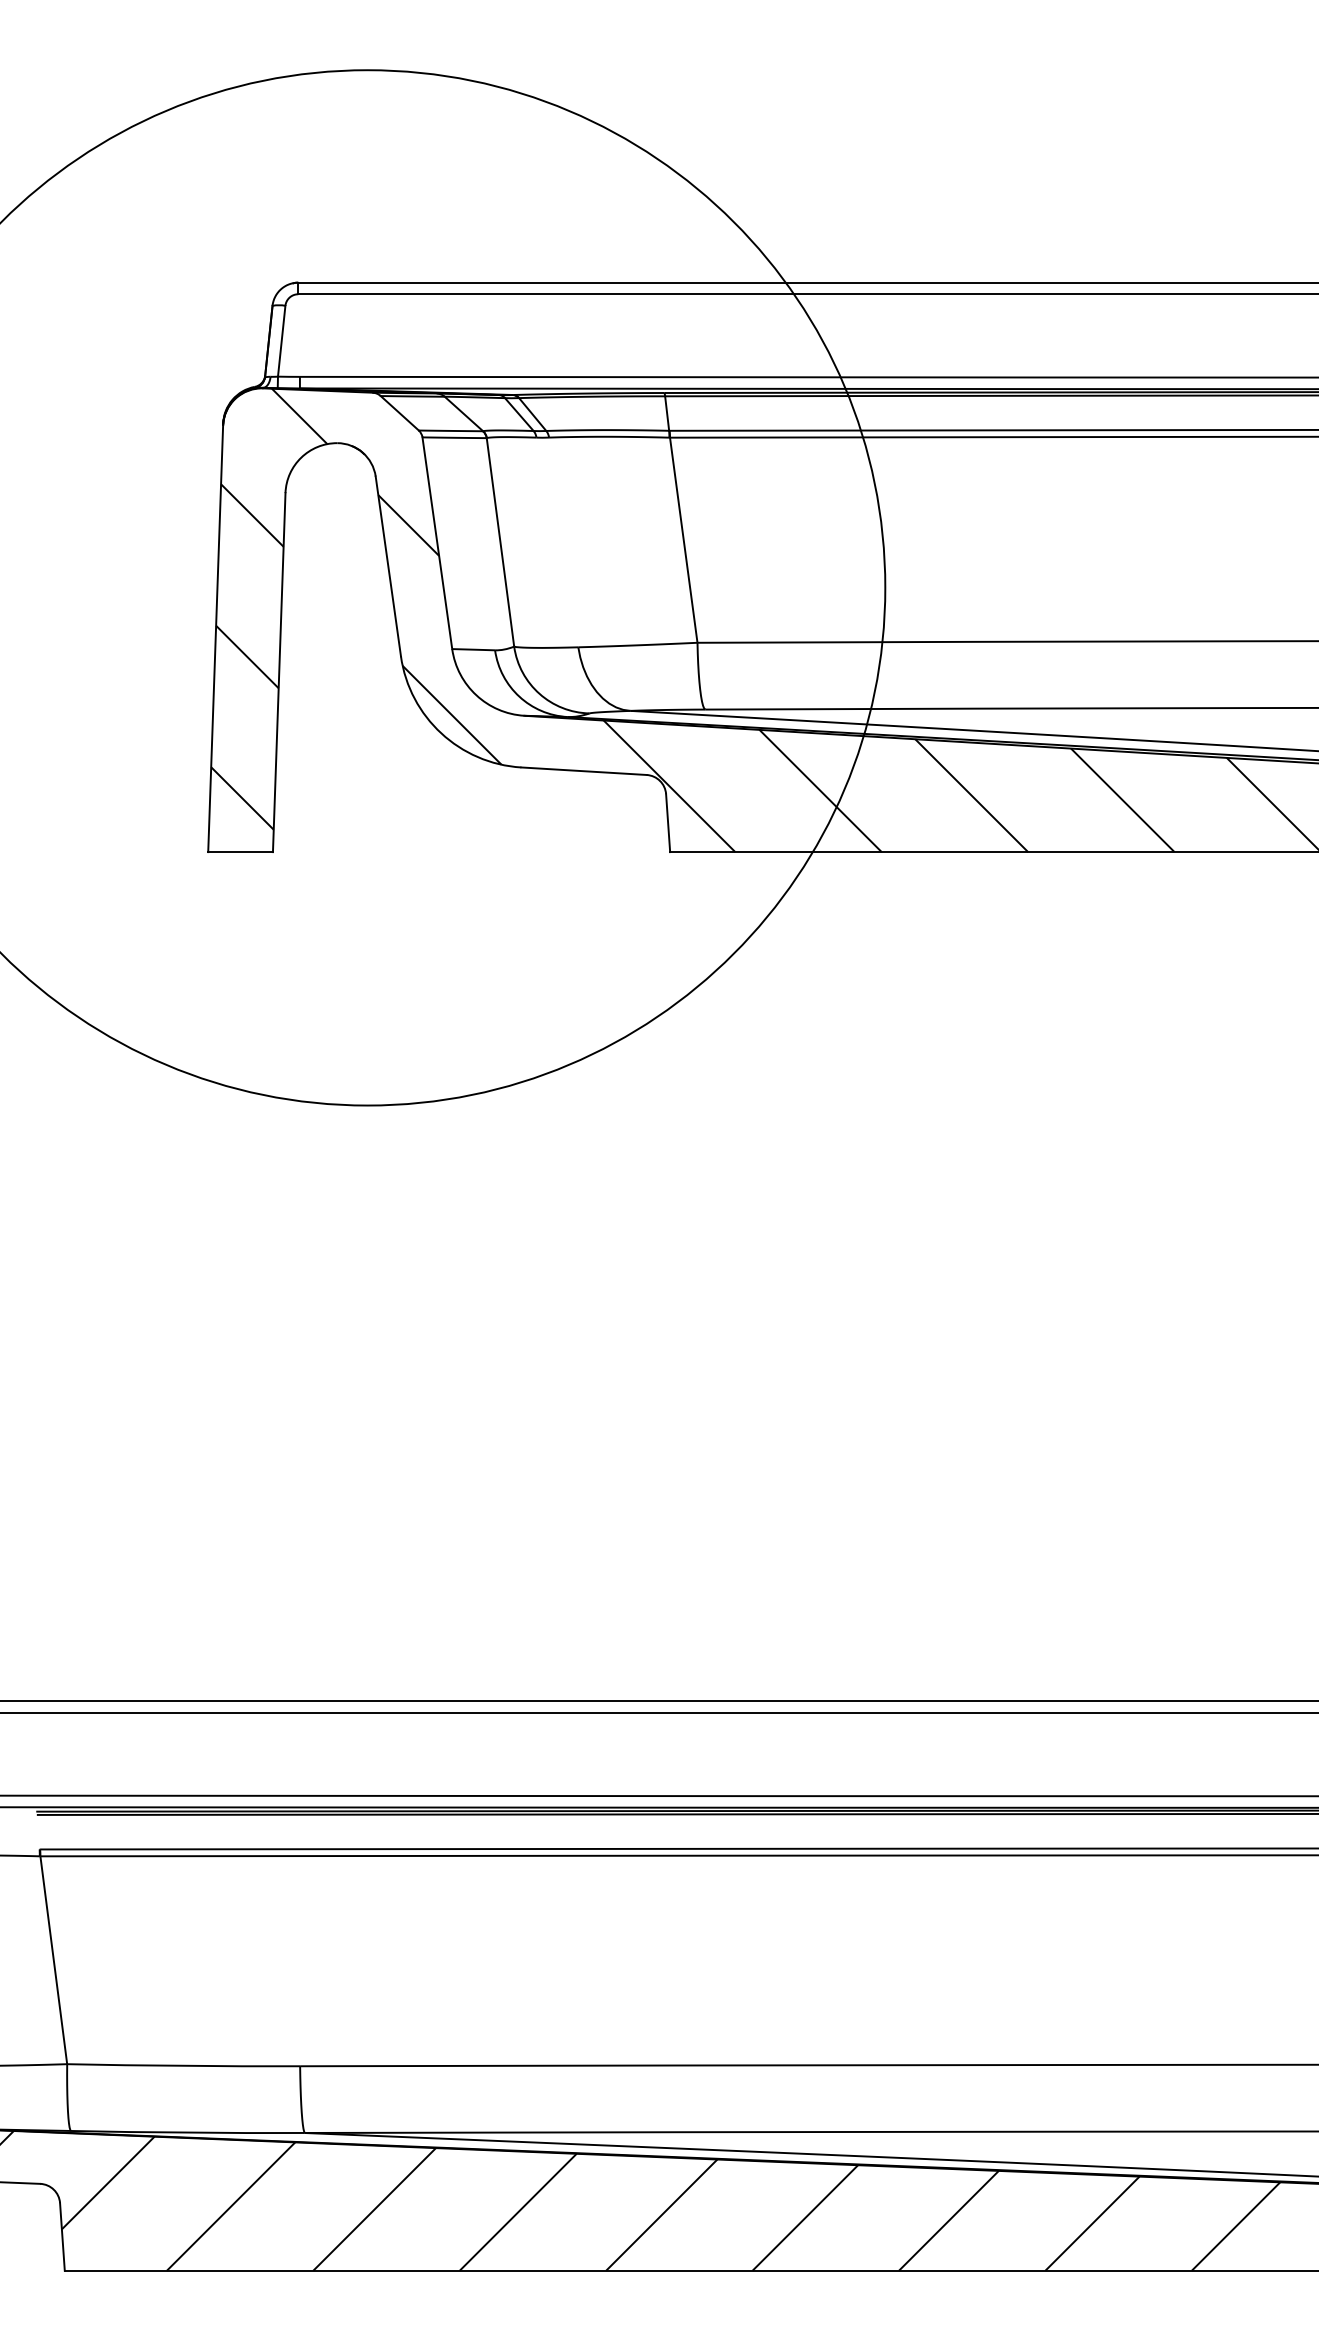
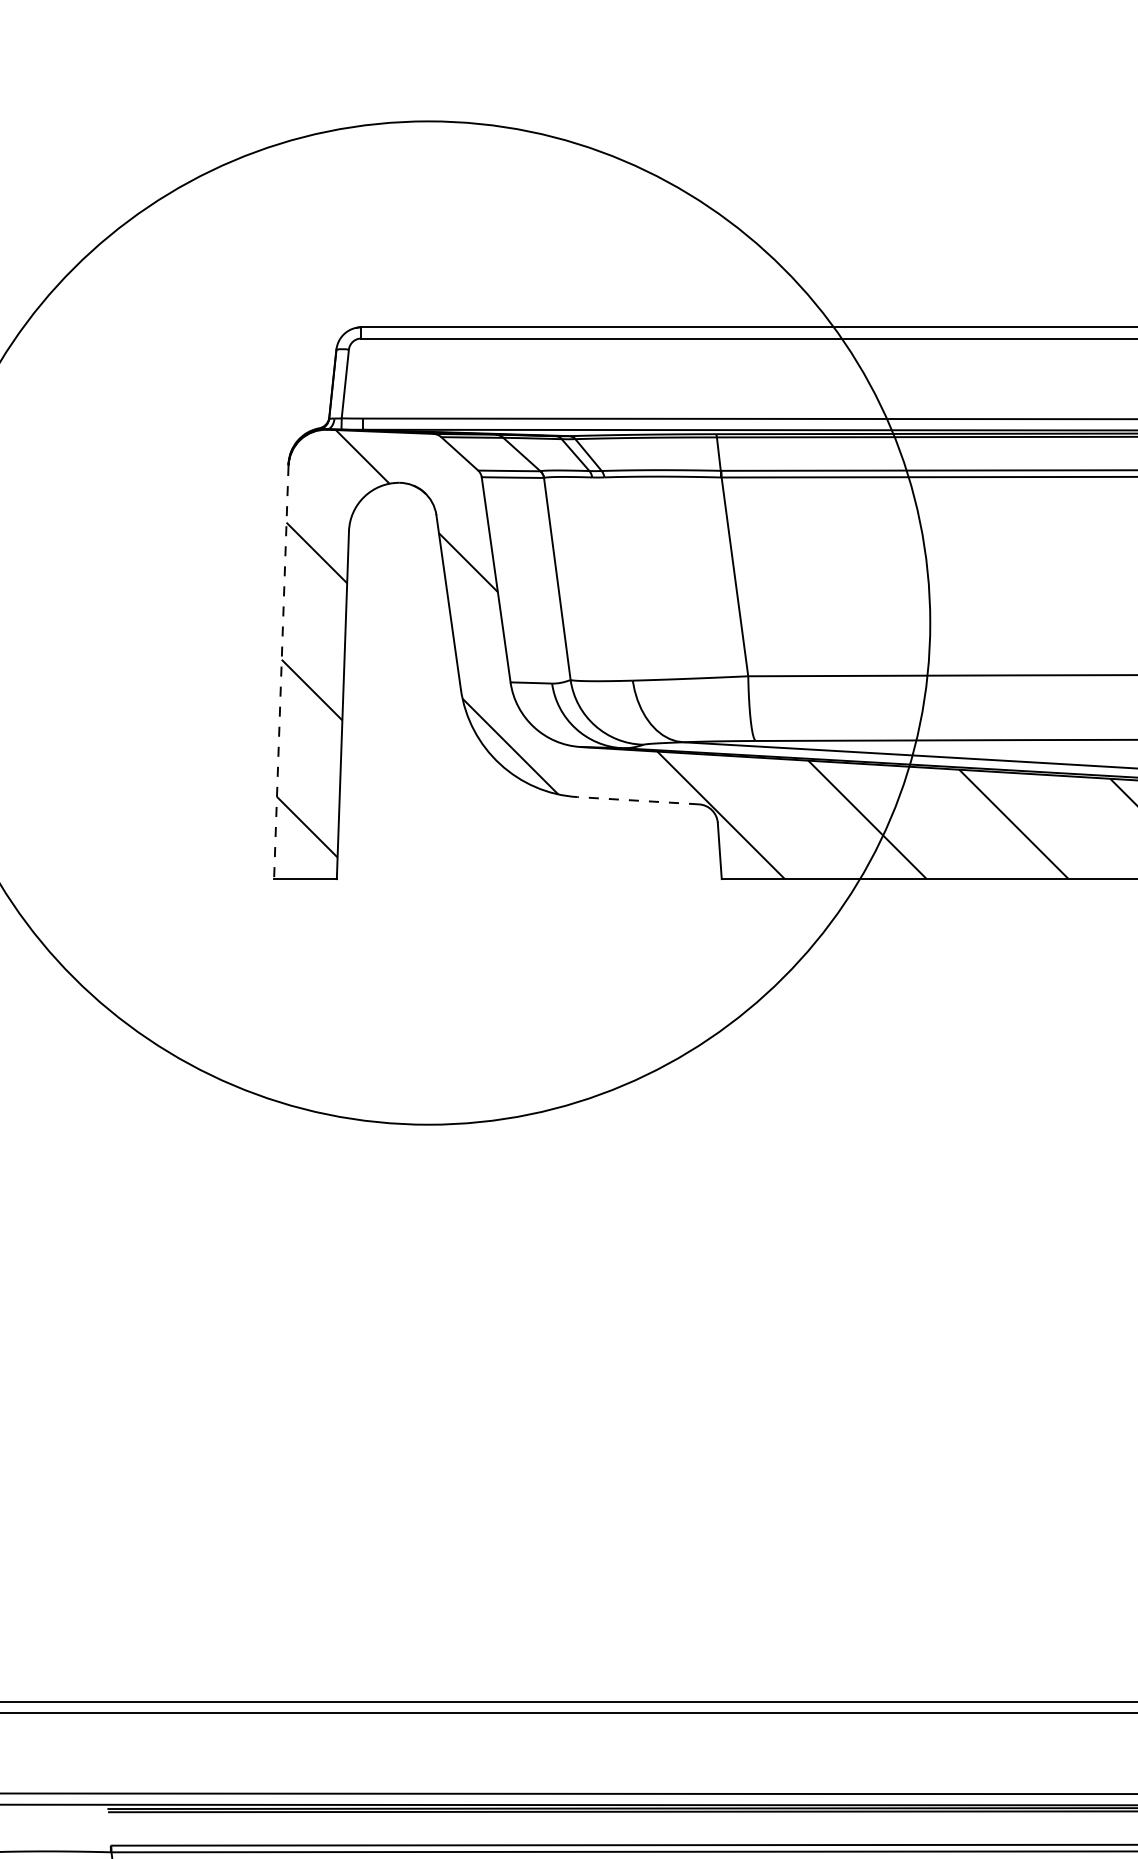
line: (215, 639) -> (281, 673), solid -> dashed
line: (584, 771) -> (638, 801), solid -> dashed

